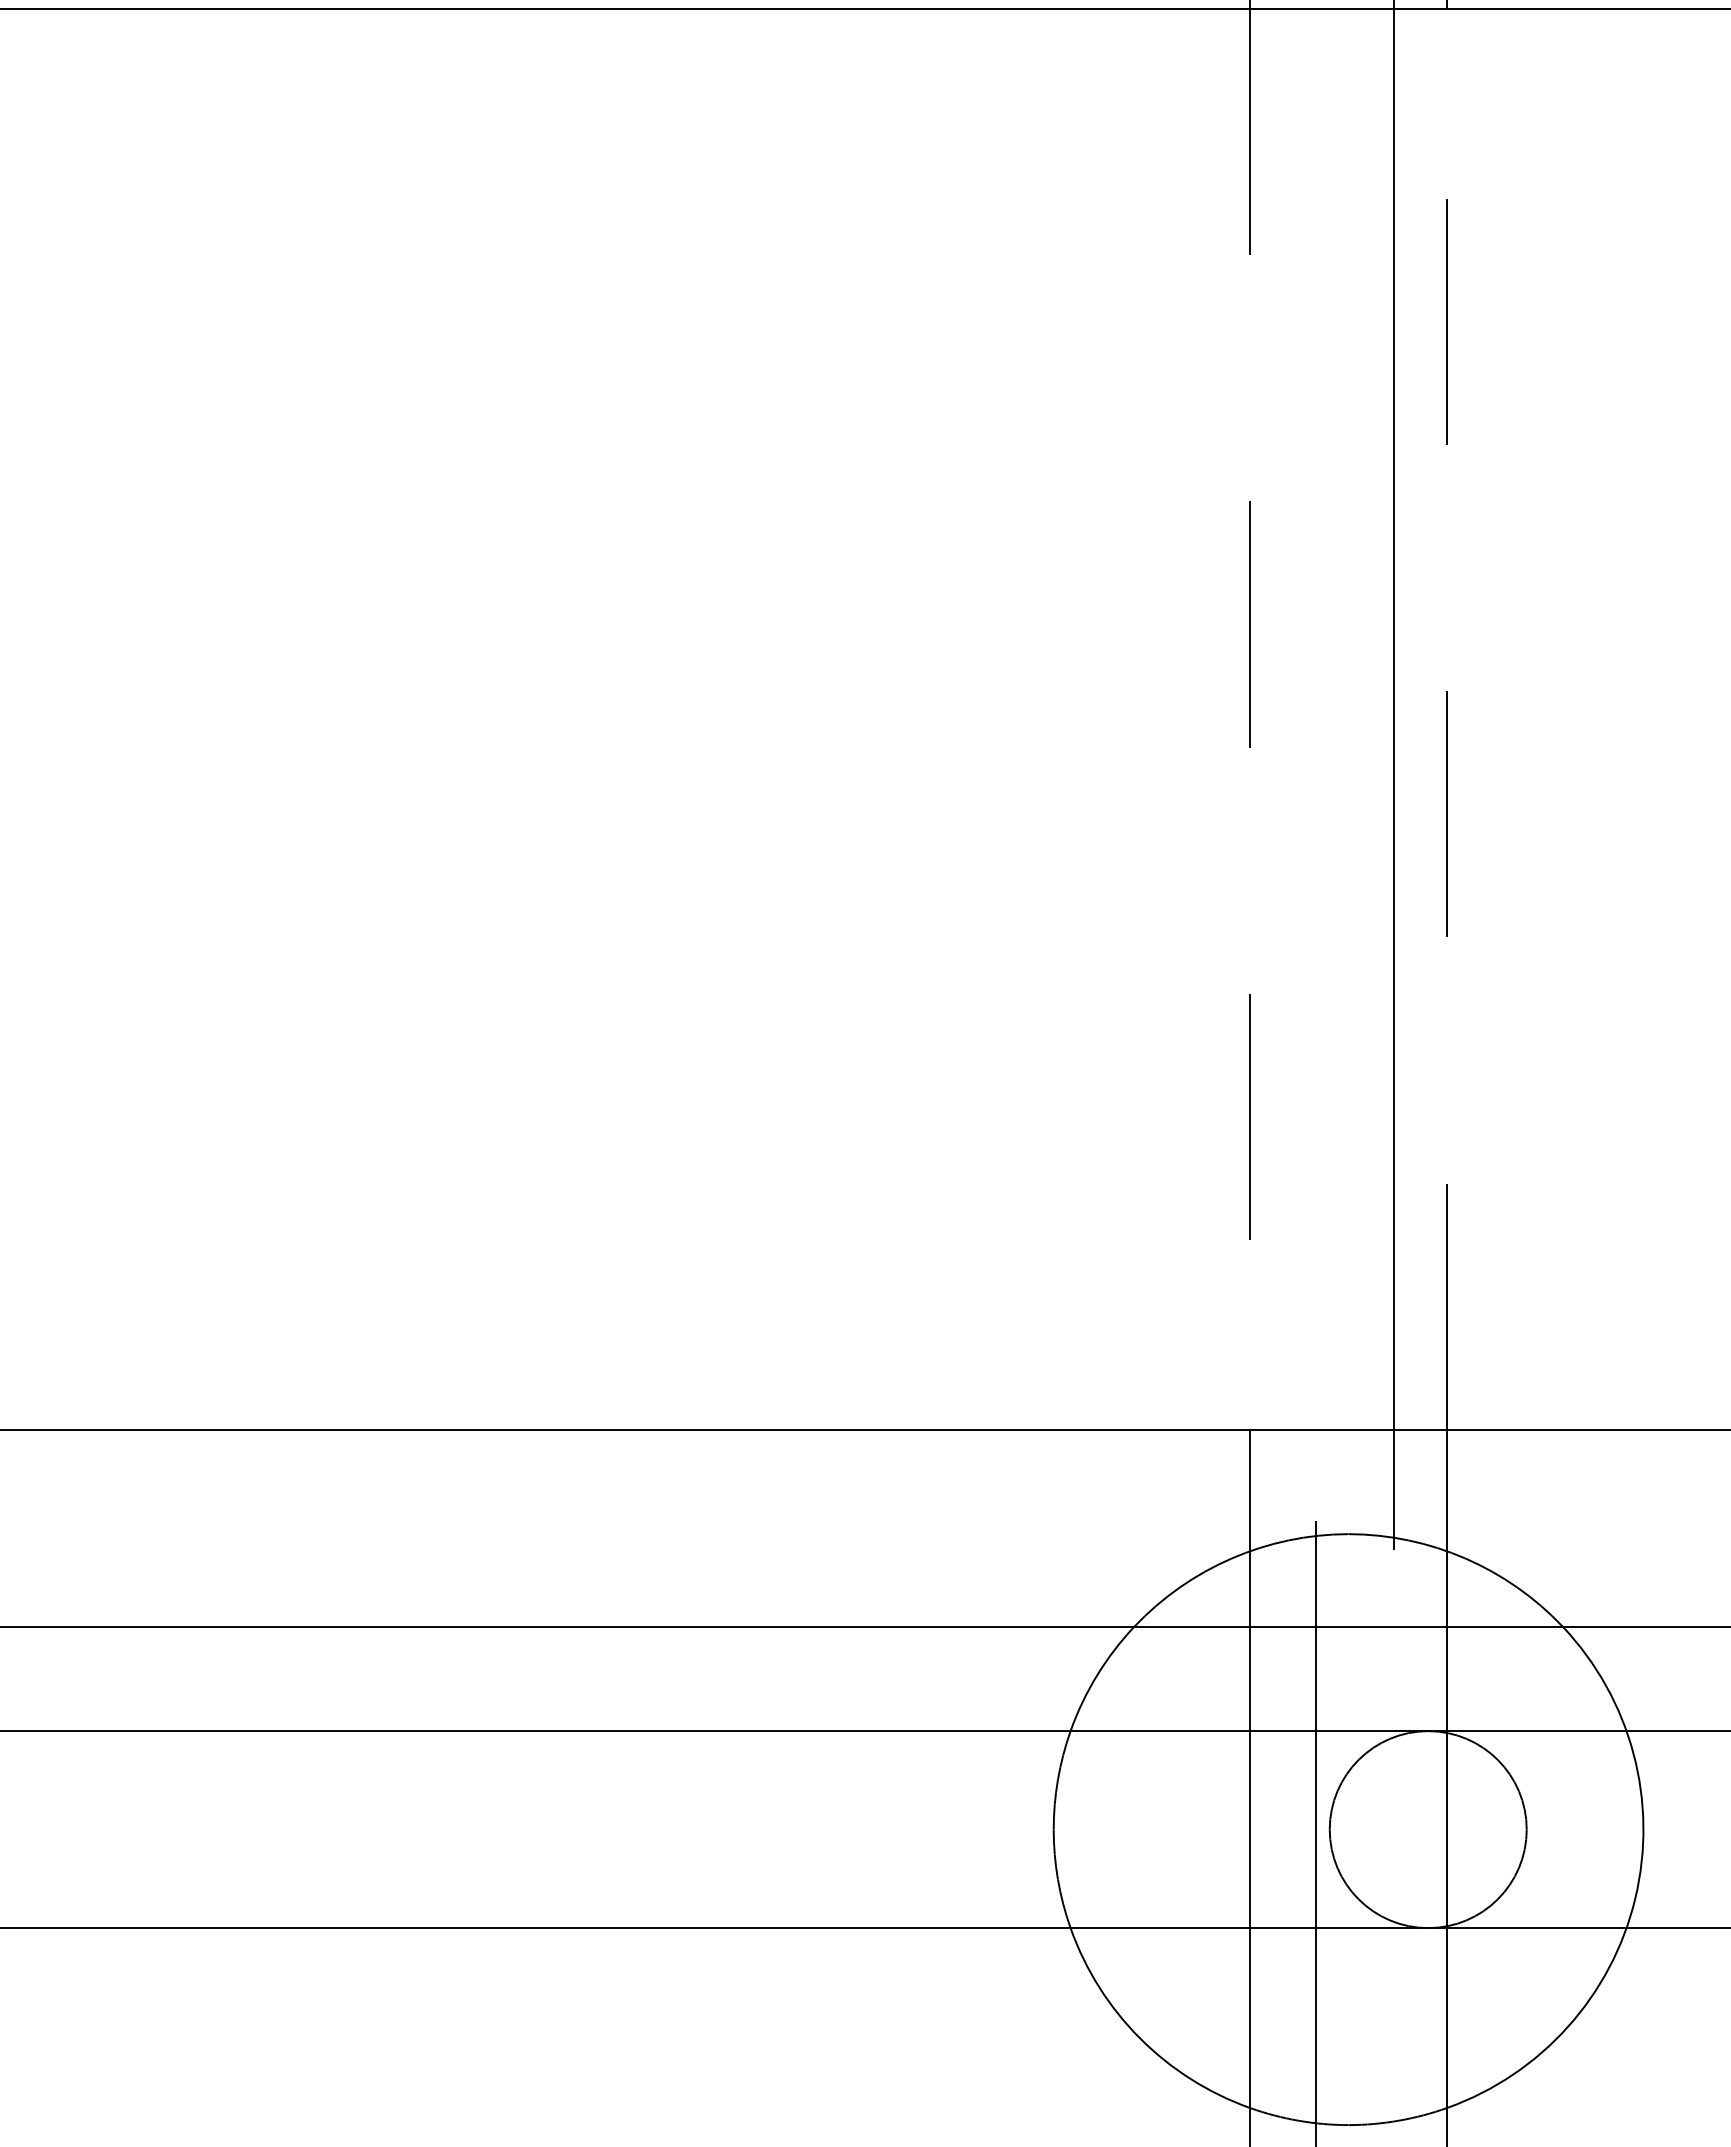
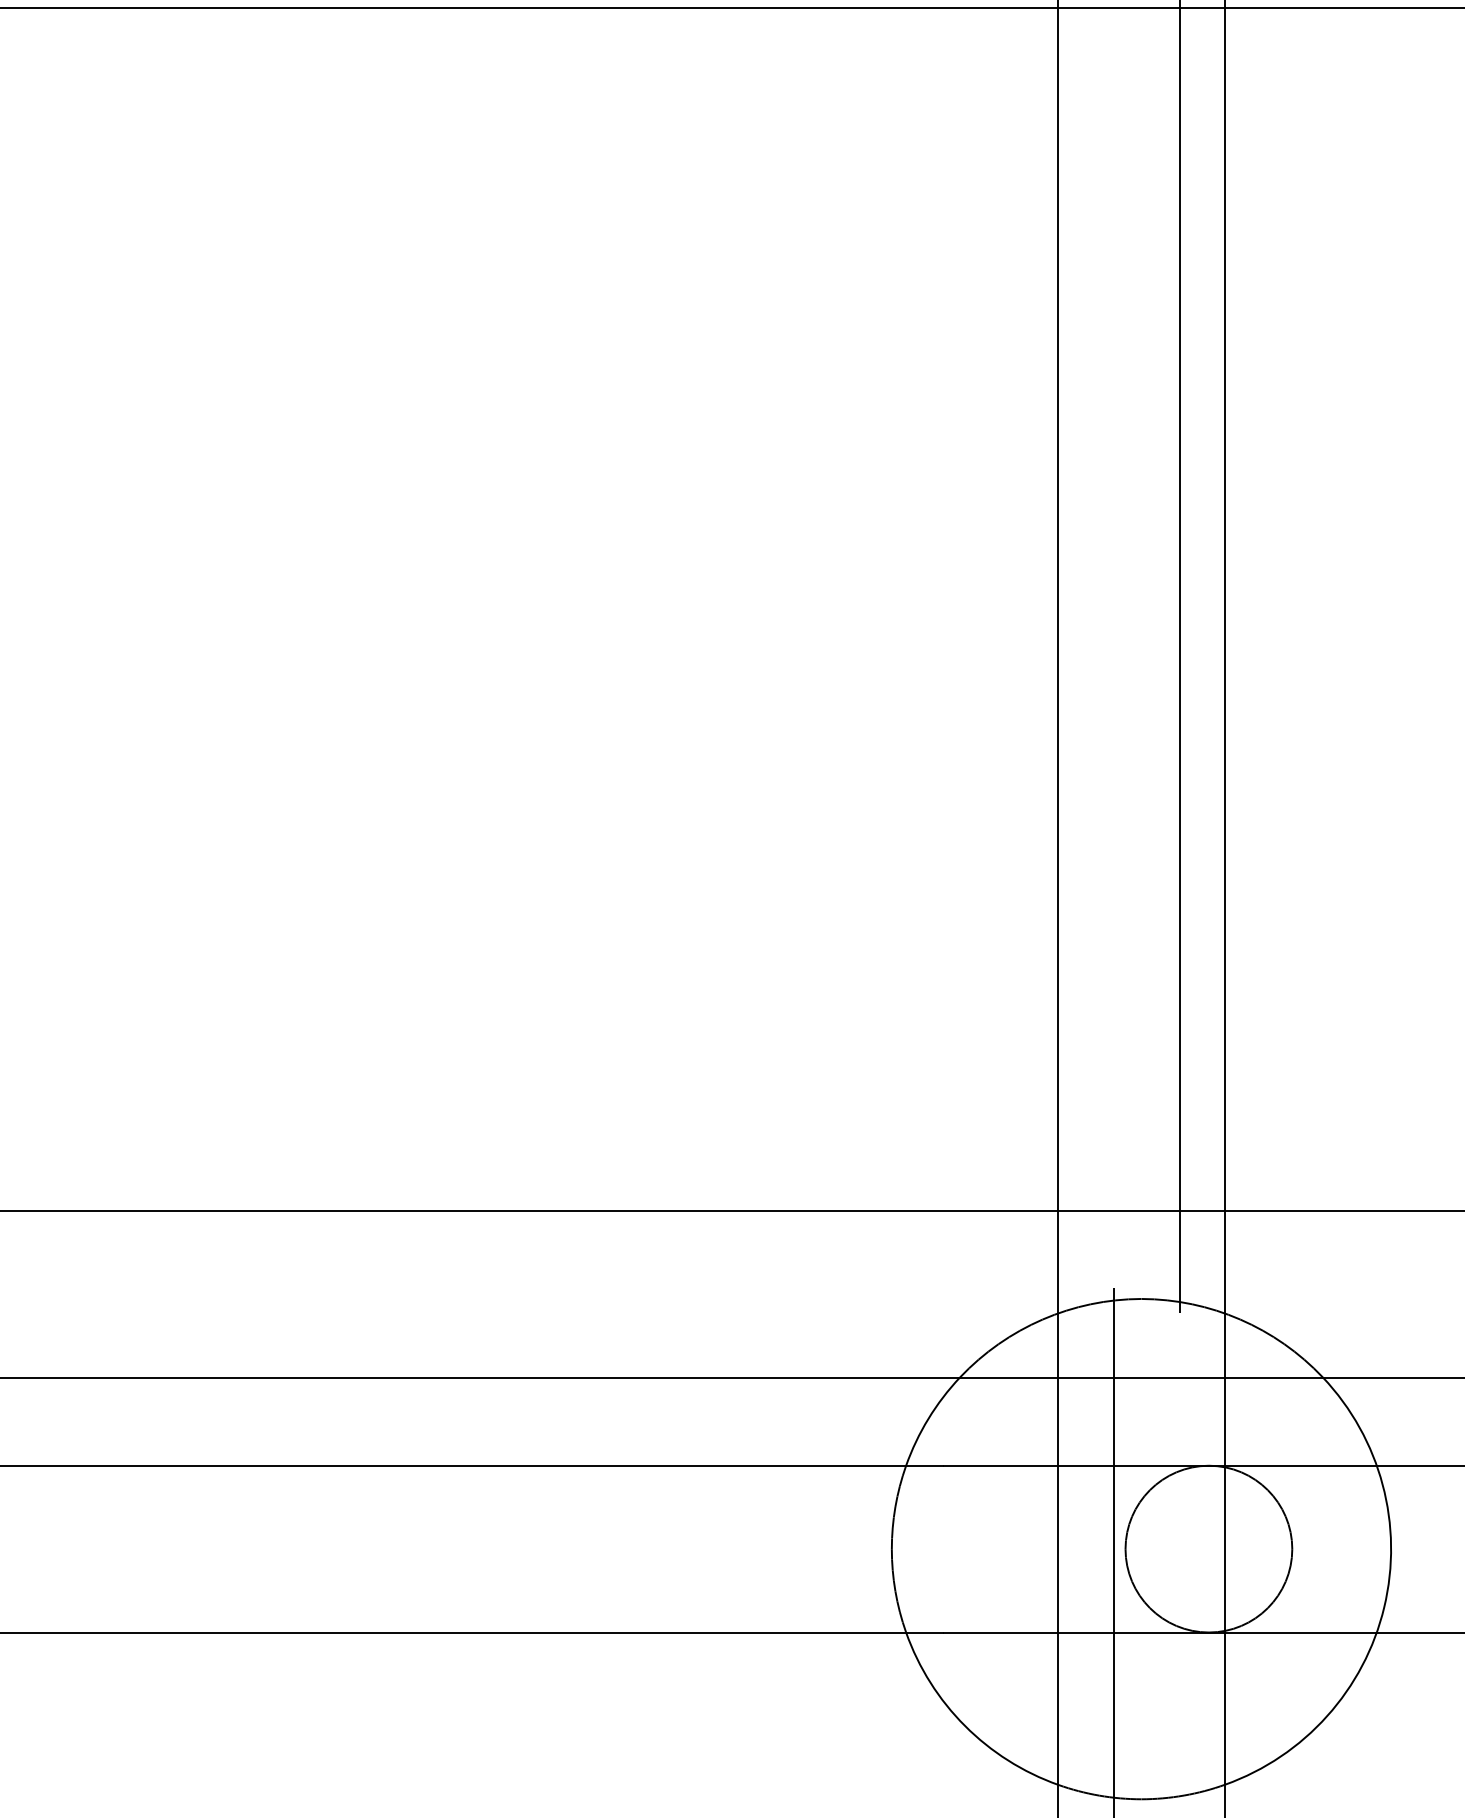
line: (1250, 719) -> (1058, 609), dashed -> solid
line: (1447, 719) -> (1225, 609), dashed -> solid

